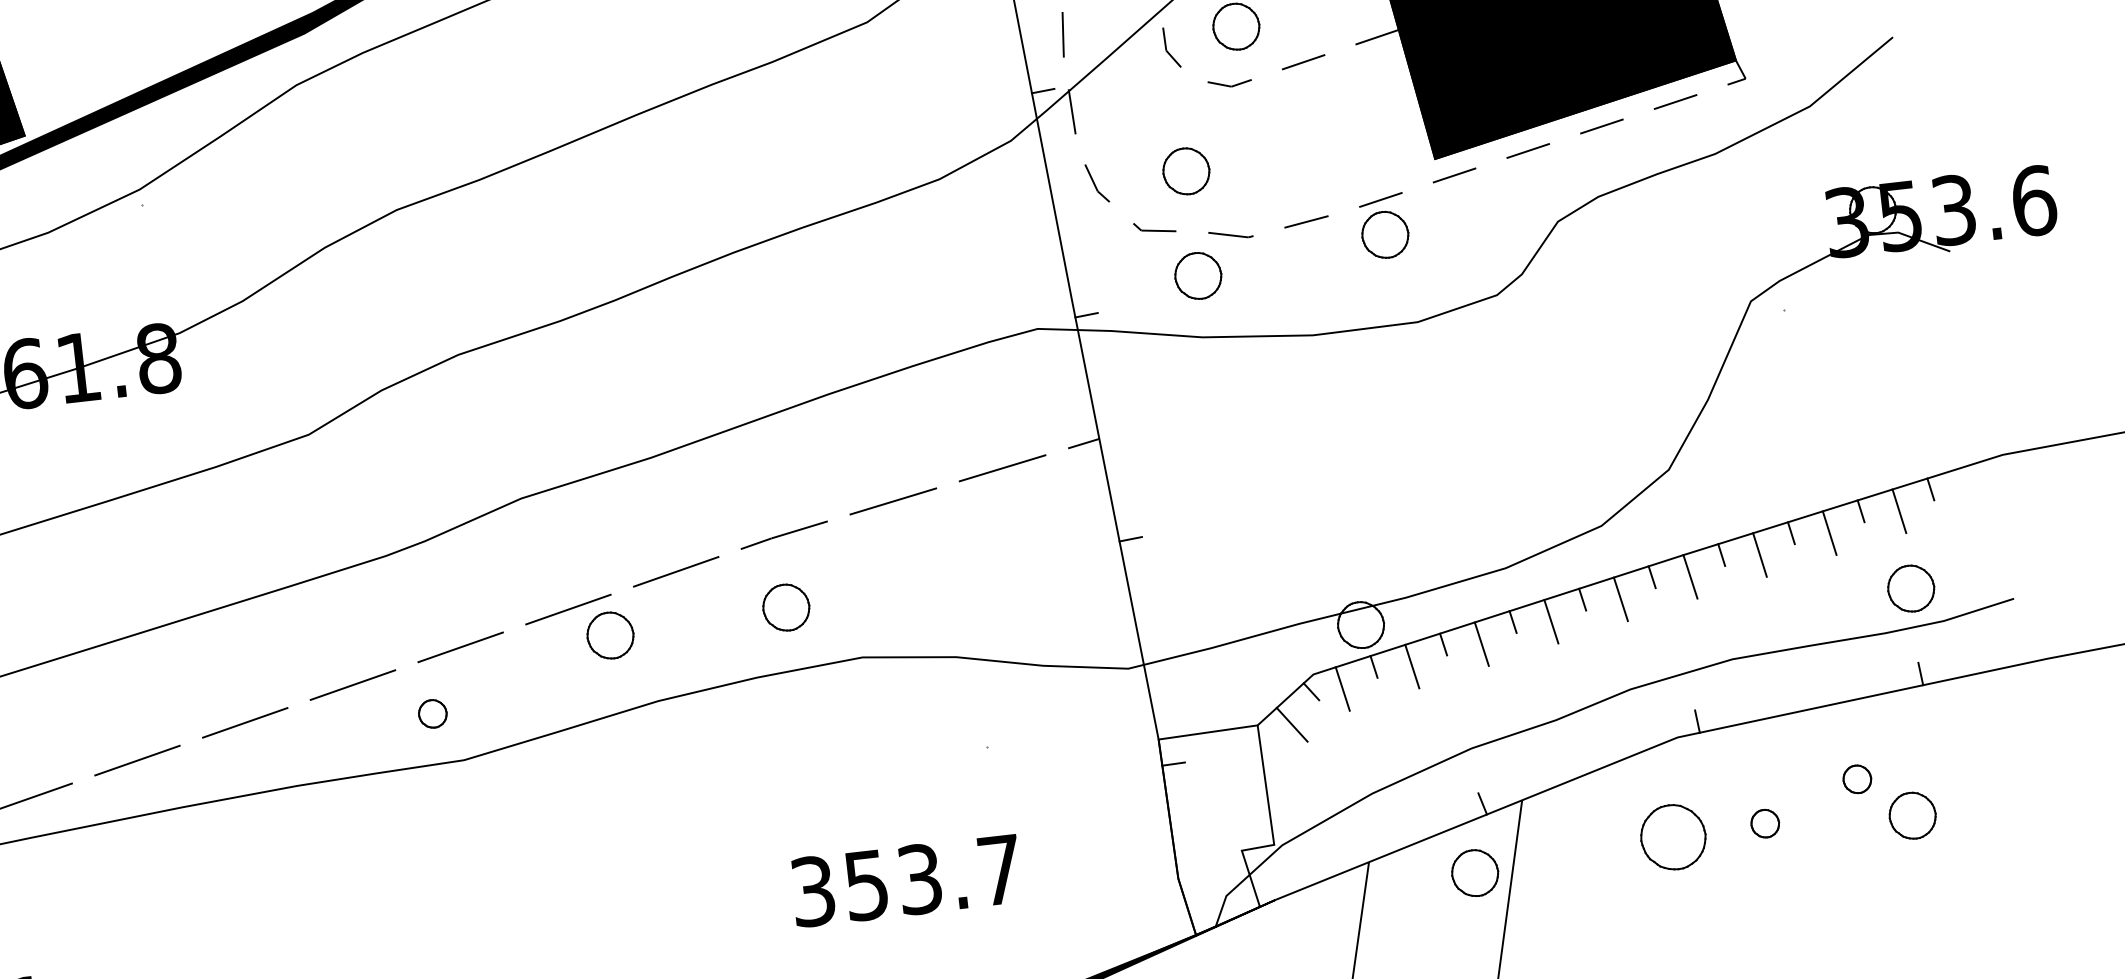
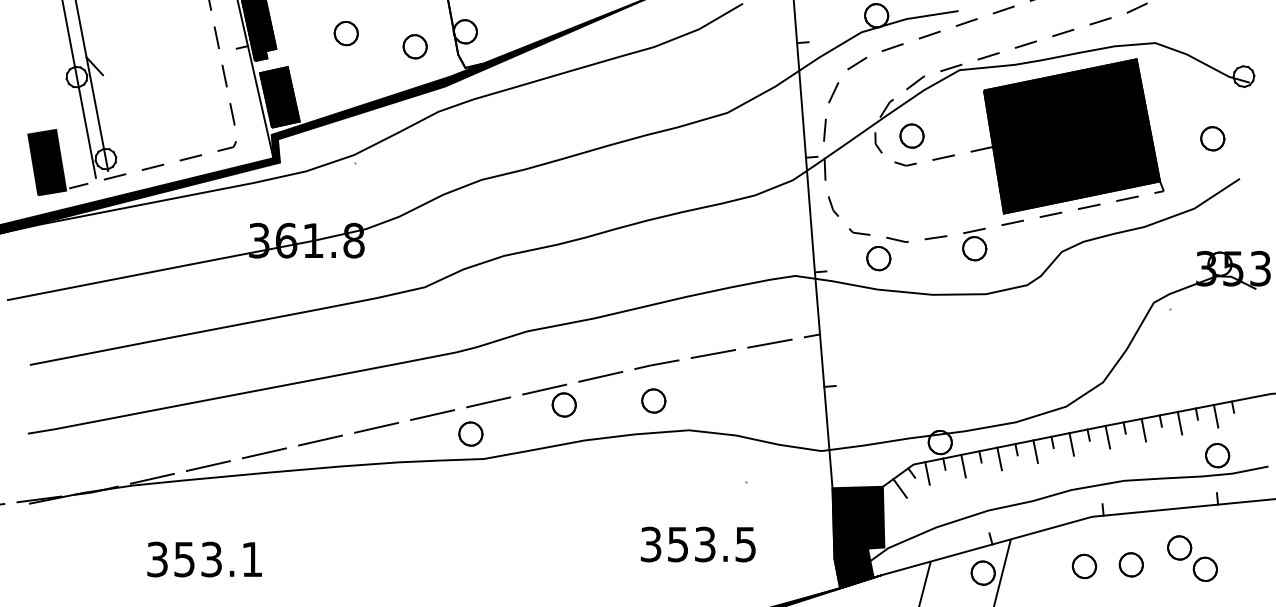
part: (1185, 171) -> (878, 205), removed
part: (431, 712) -> (470, 433), size x1.67
part: (1856, 778) -> (1179, 547), size x1.67
part: (1763, 823) -> (1130, 564), size x1.67
fill: (1220, 830) -> (858, 537), added
part: (1673, 837) -> (1084, 566), size x0.71
text: (999, 870) -> (745, 544), 353.7 -> 353.5

